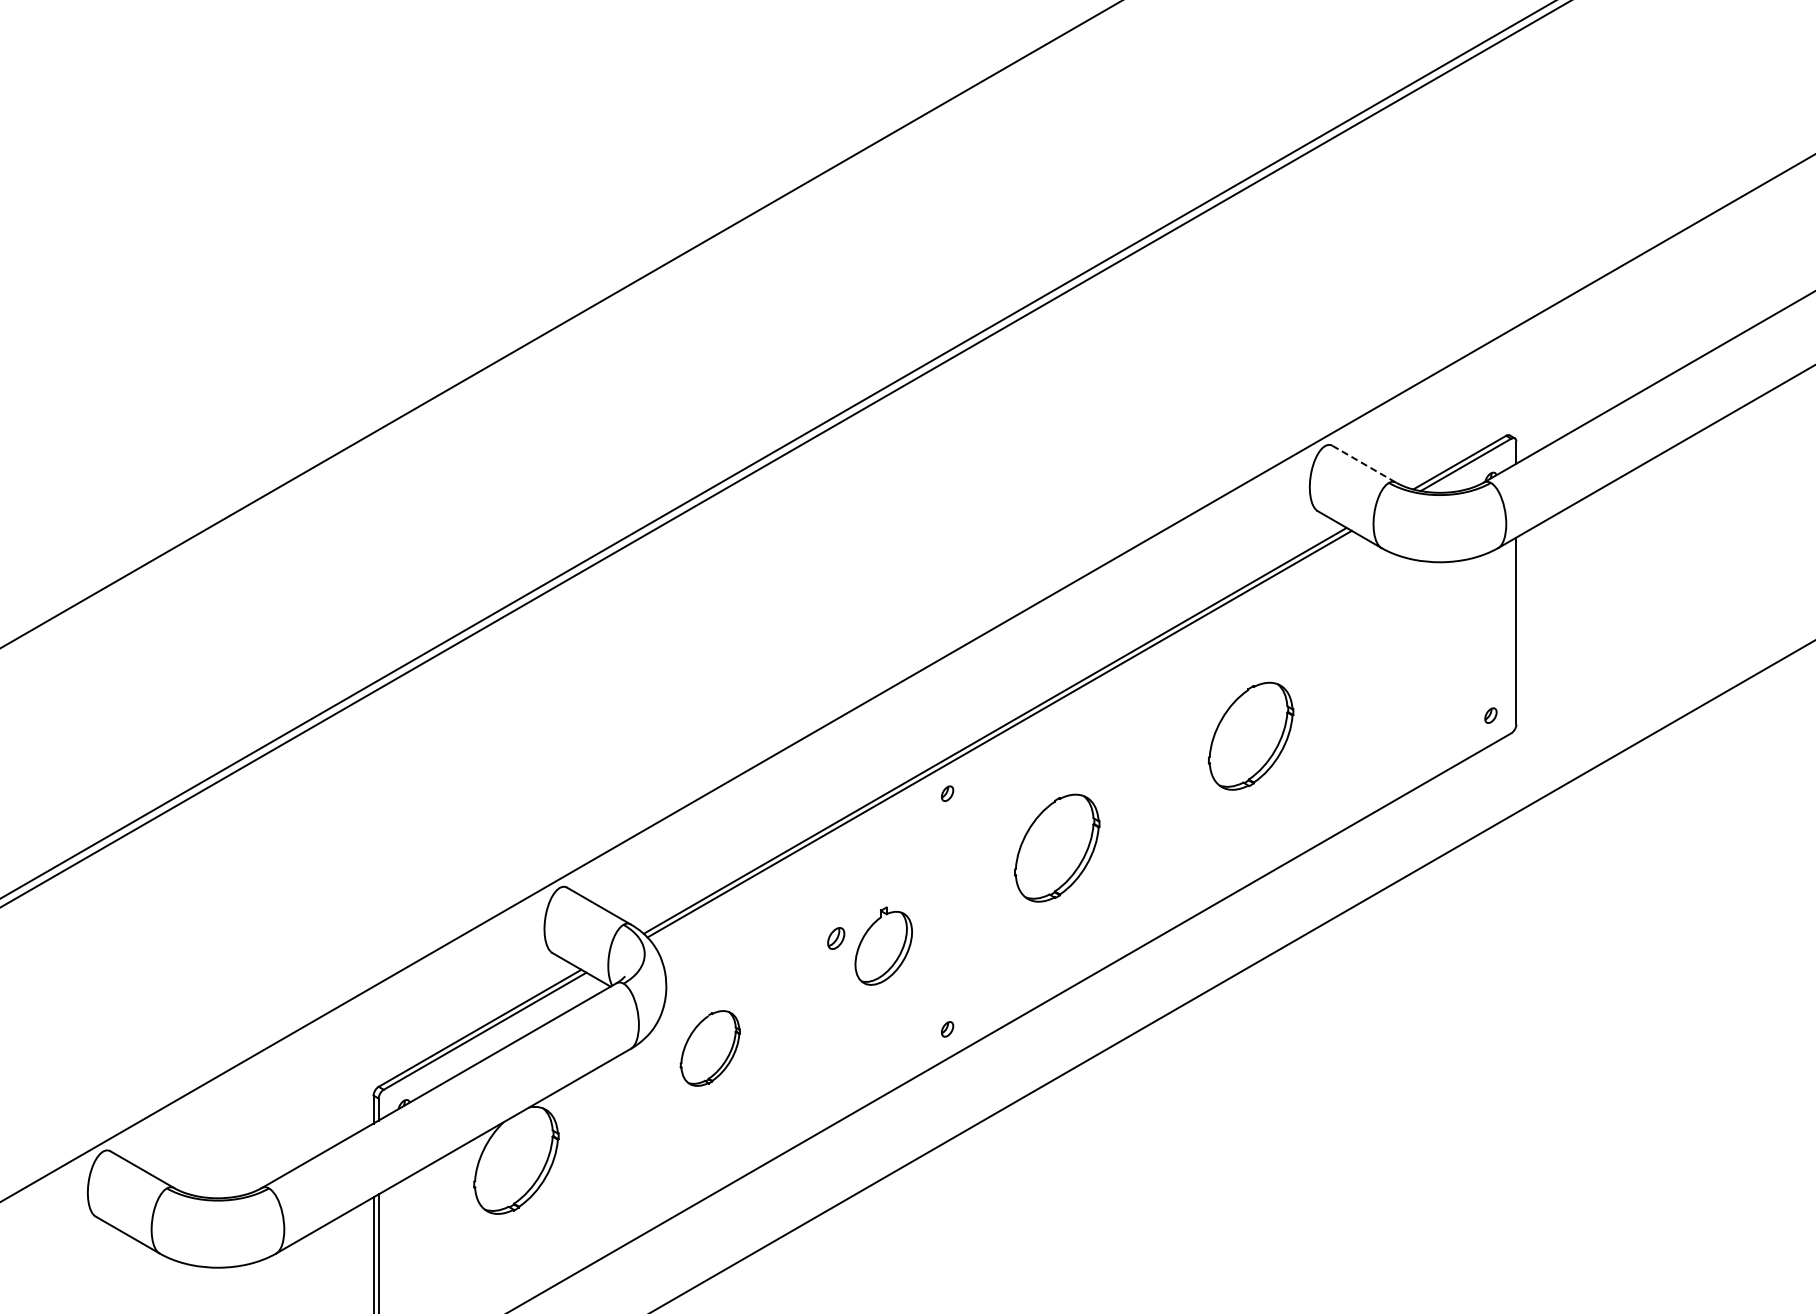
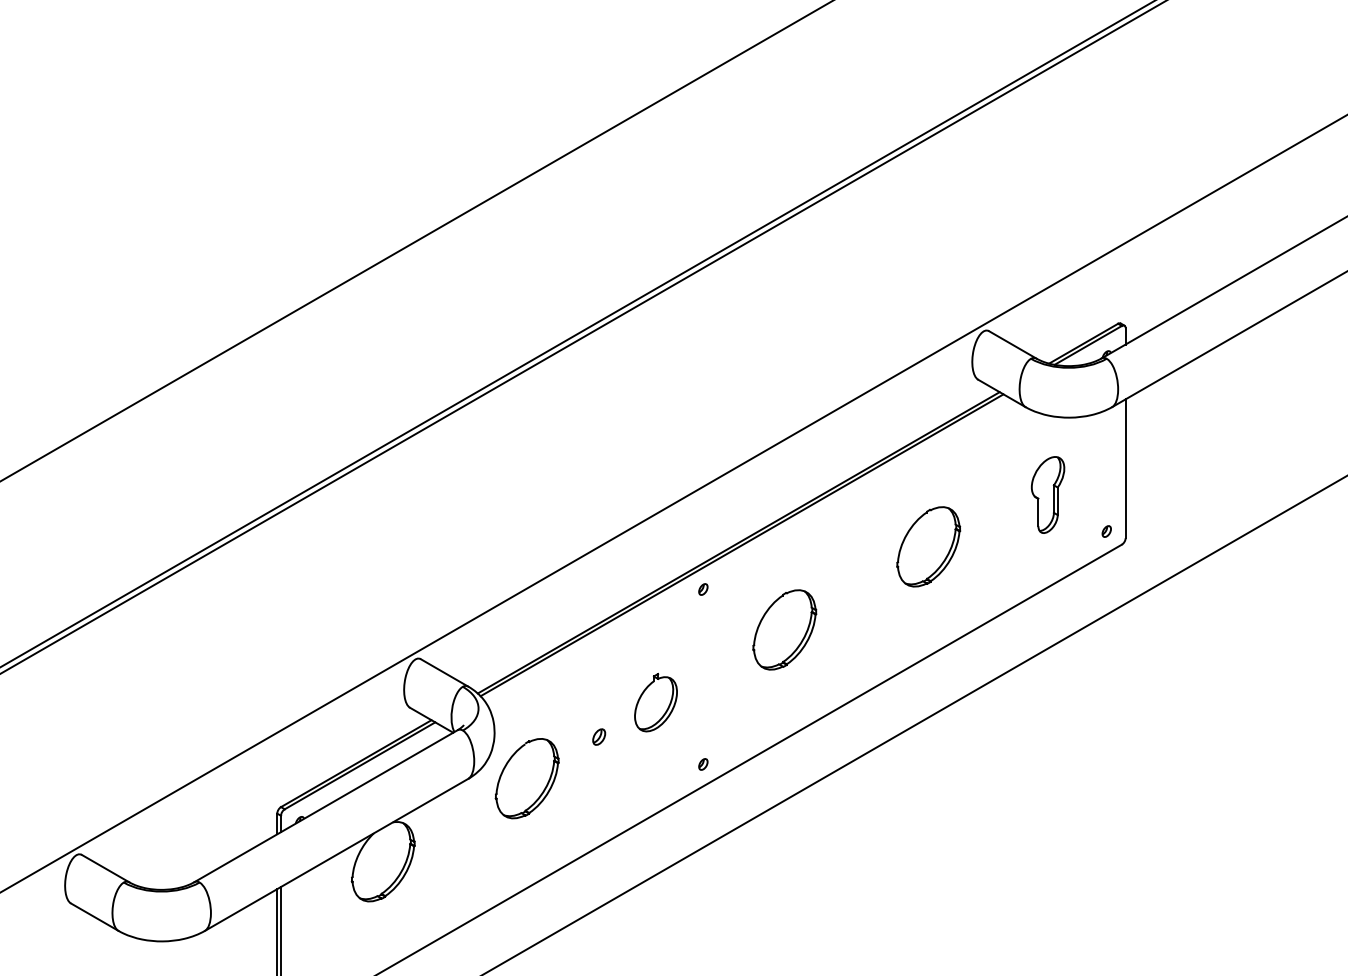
line: (1364, 464) -> (1012, 345), dashed -> solid
part: (1411, 666) -> (1047, 495), added
part: (836, 938) -> (599, 737), moved
part: (710, 1048) -> (527, 778), size x1.43

